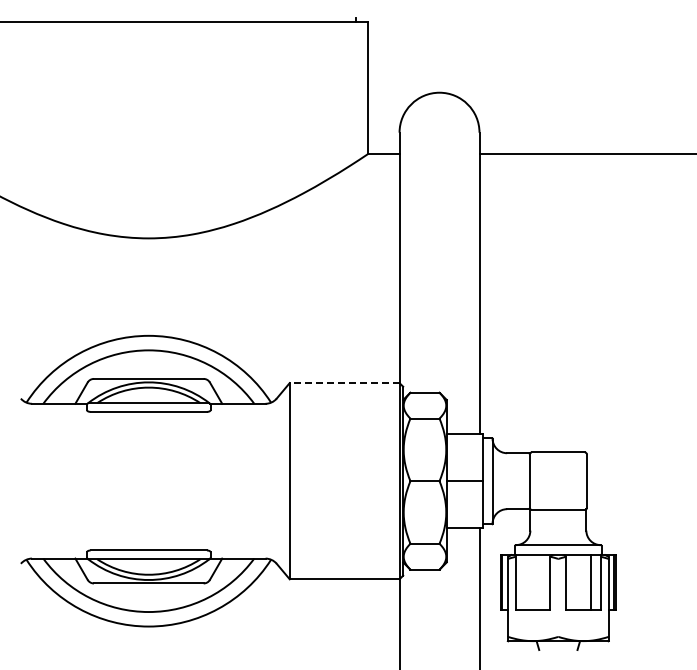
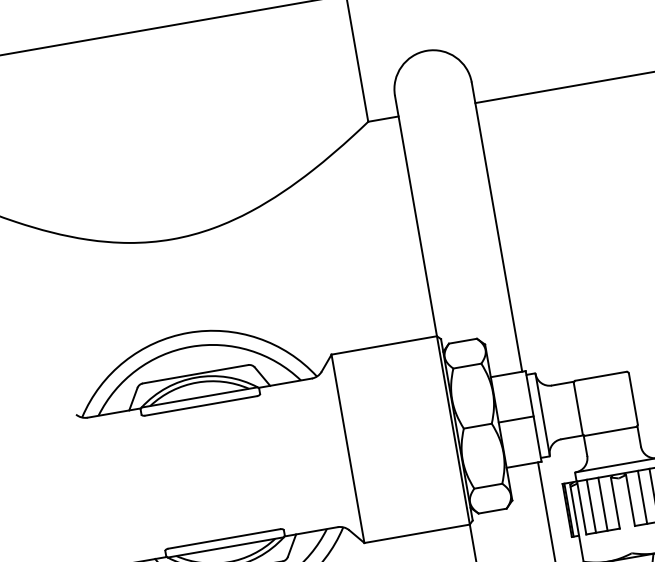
line: (344, 383) -> (384, 345), dashed -> solid
line: (525, 581) -> (591, 505), added
line: (537, 581) -> (602, 503), added
line: (578, 581) -> (641, 496), added

